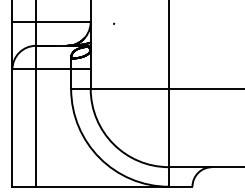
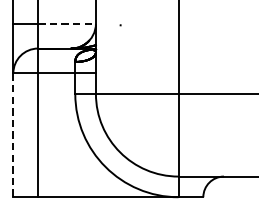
line: (63, 22) -> (67, 23), solid -> dashed
line: (12, 128) -> (13, 135), solid -> dashed

